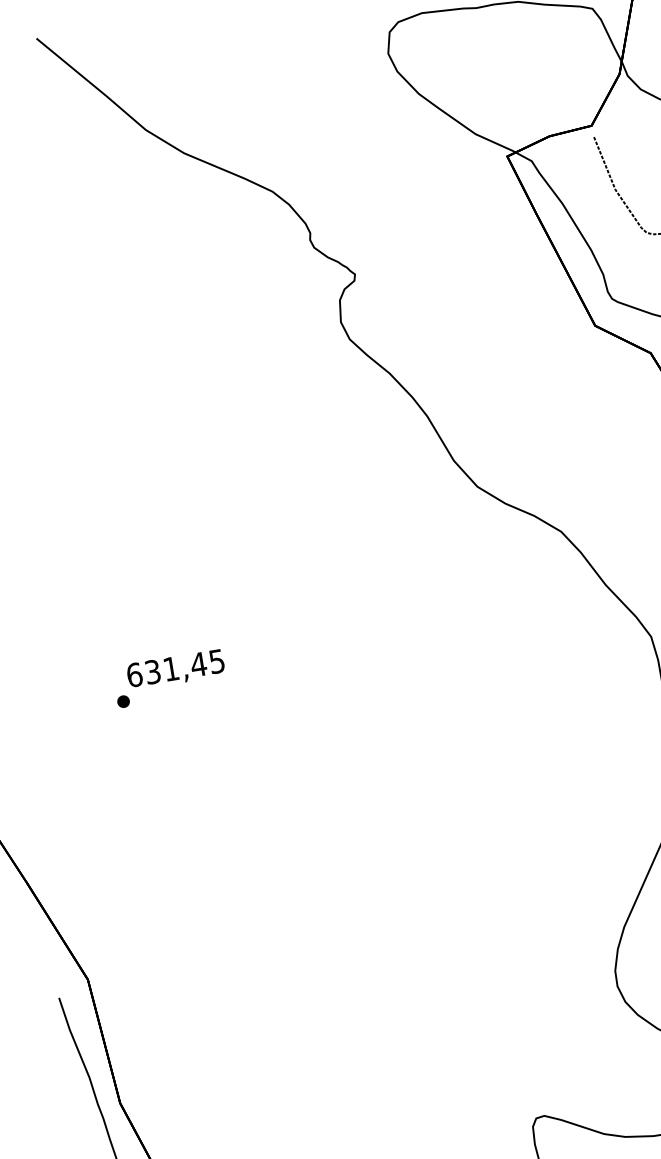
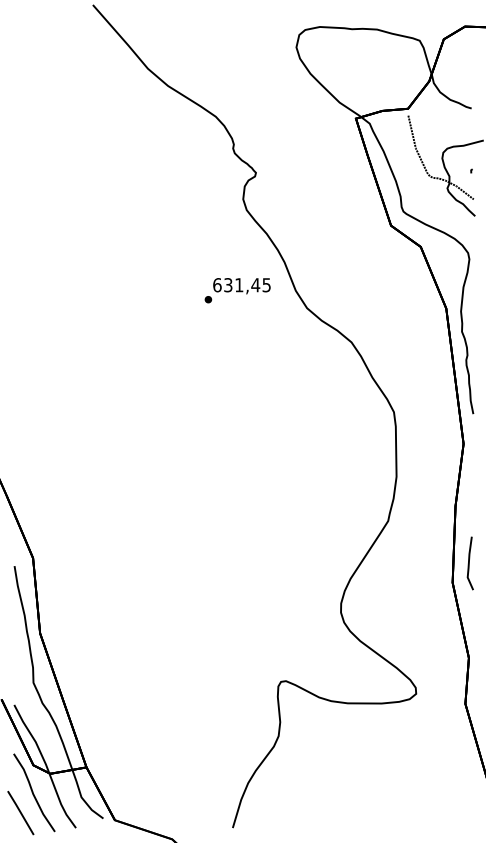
text: (169, 678) -> (237, 290), moved

